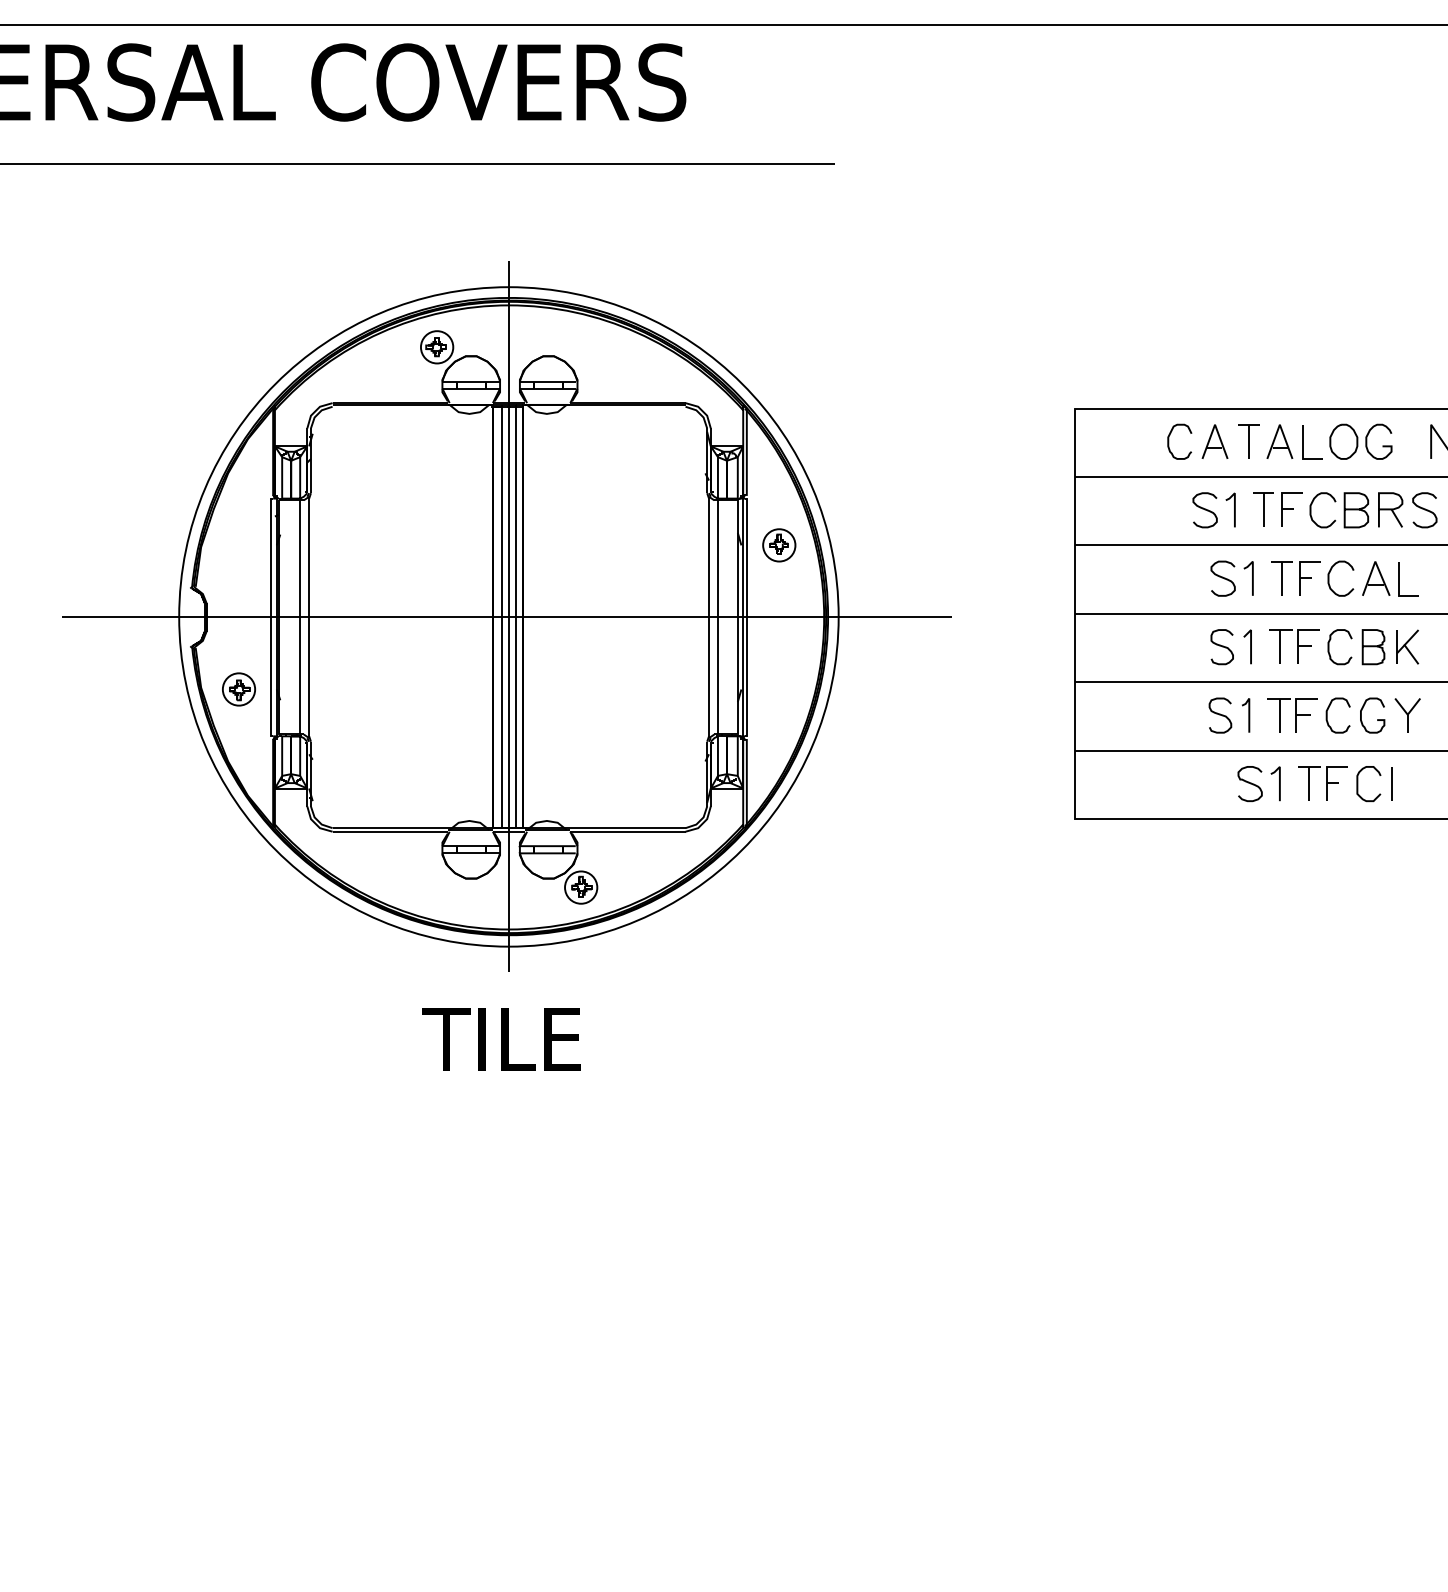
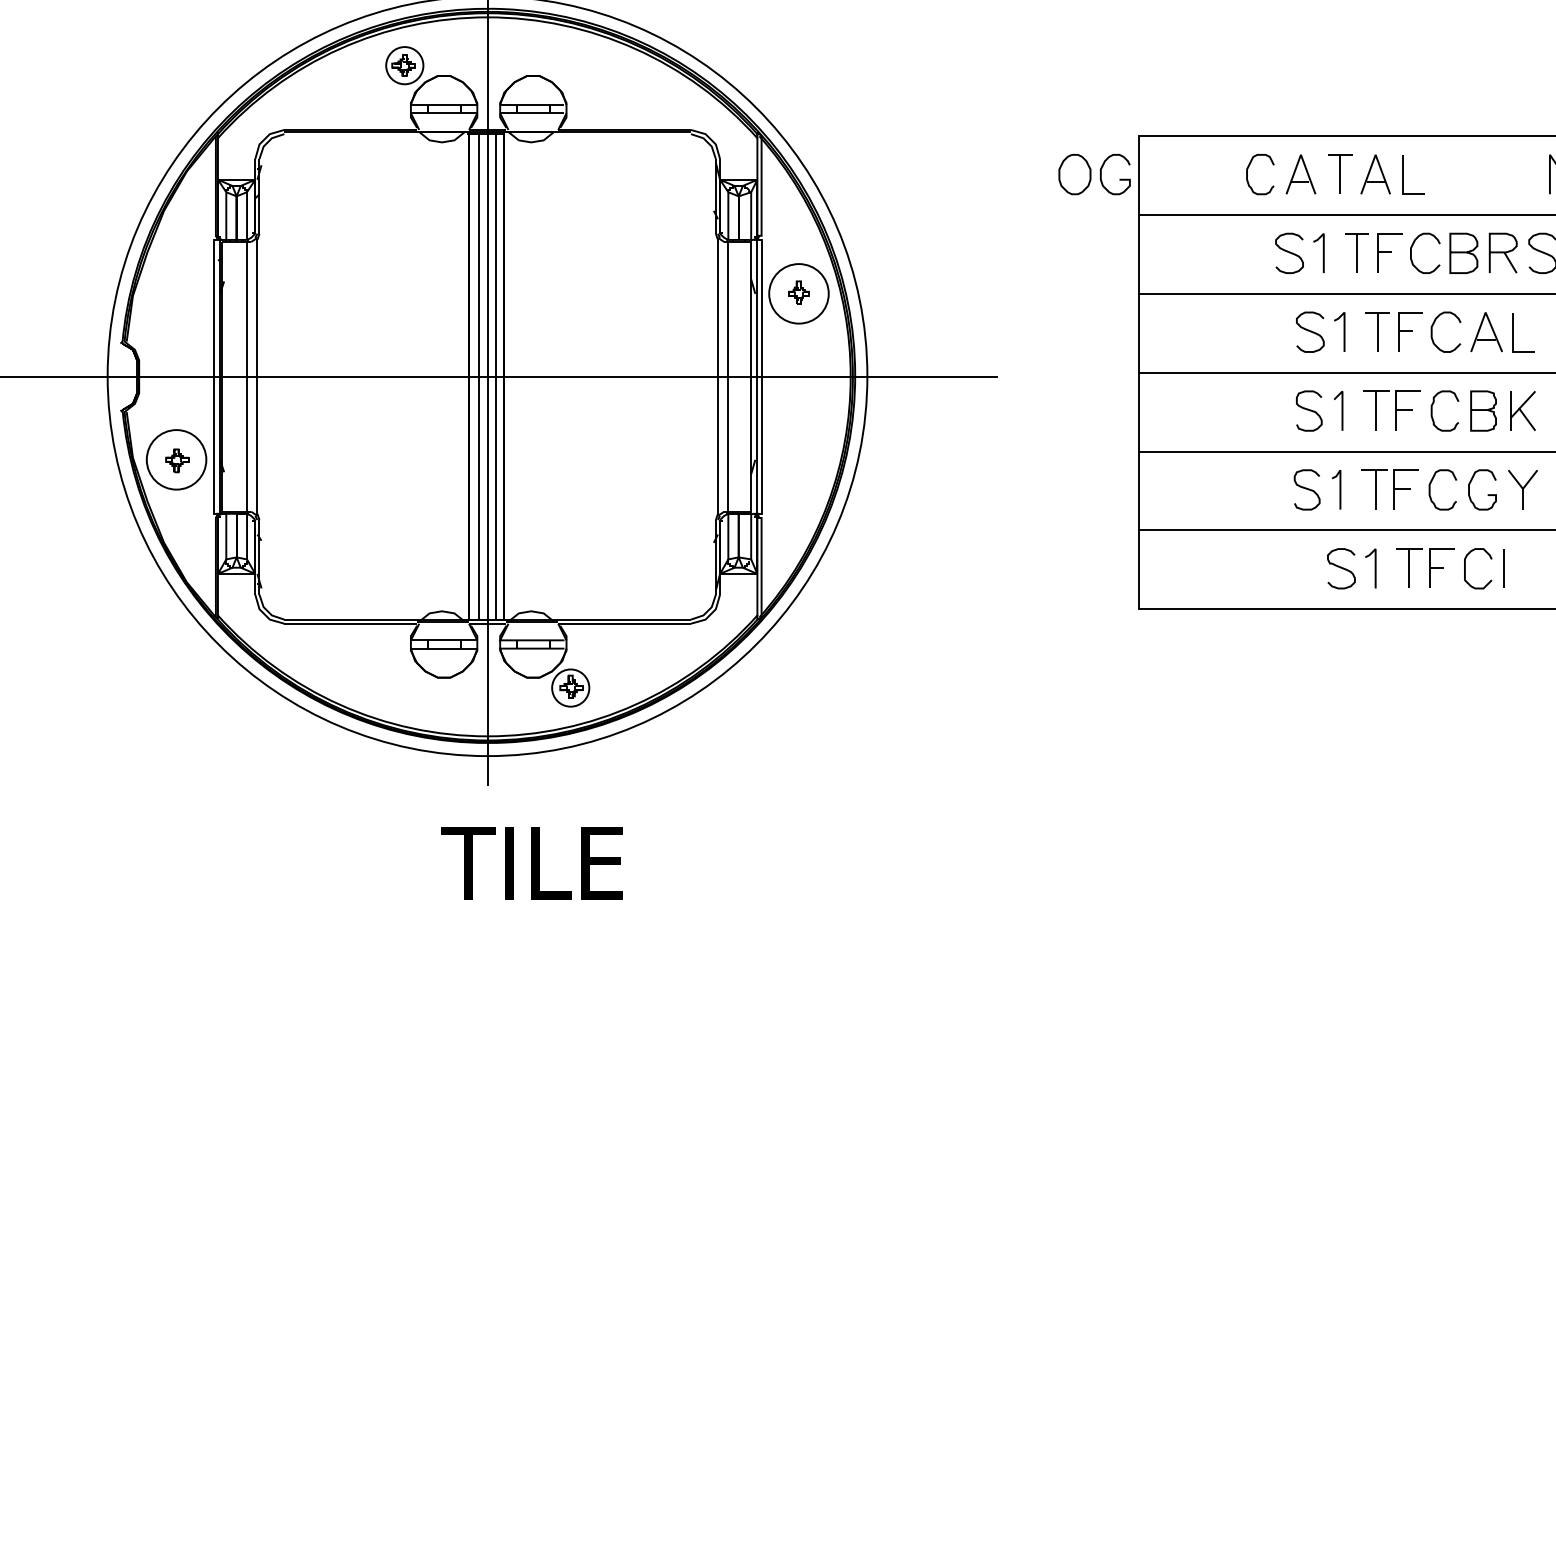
part: (1360, 441) -> (1094, 174), moved
circle: (779, 545) -> (799, 293), size x1.6
circle: (238, 689) -> (175, 459), size x1.6
text: (501, 1039) -> (531, 863), moved

